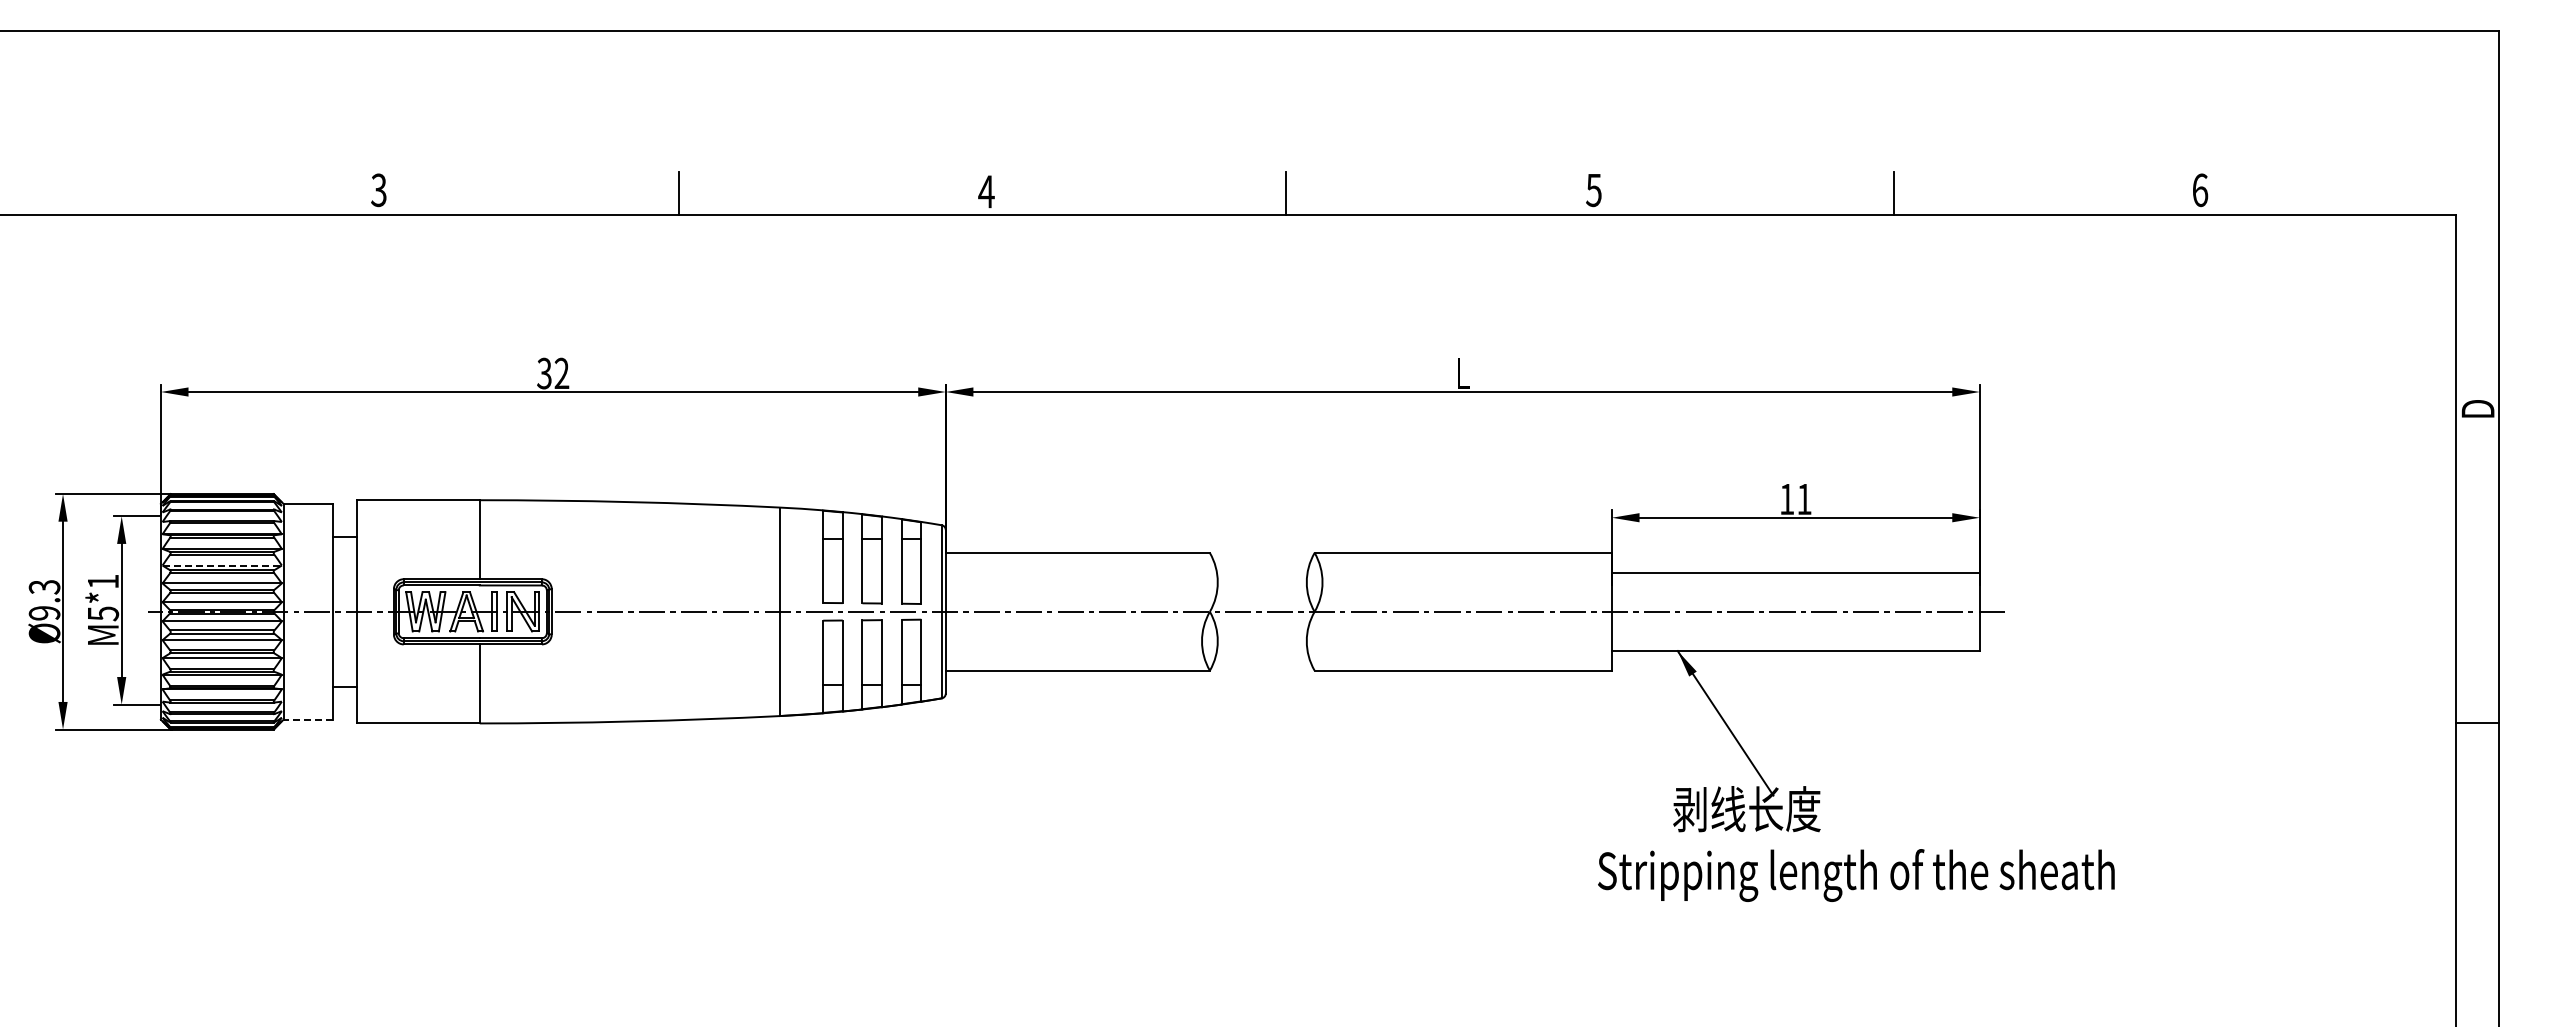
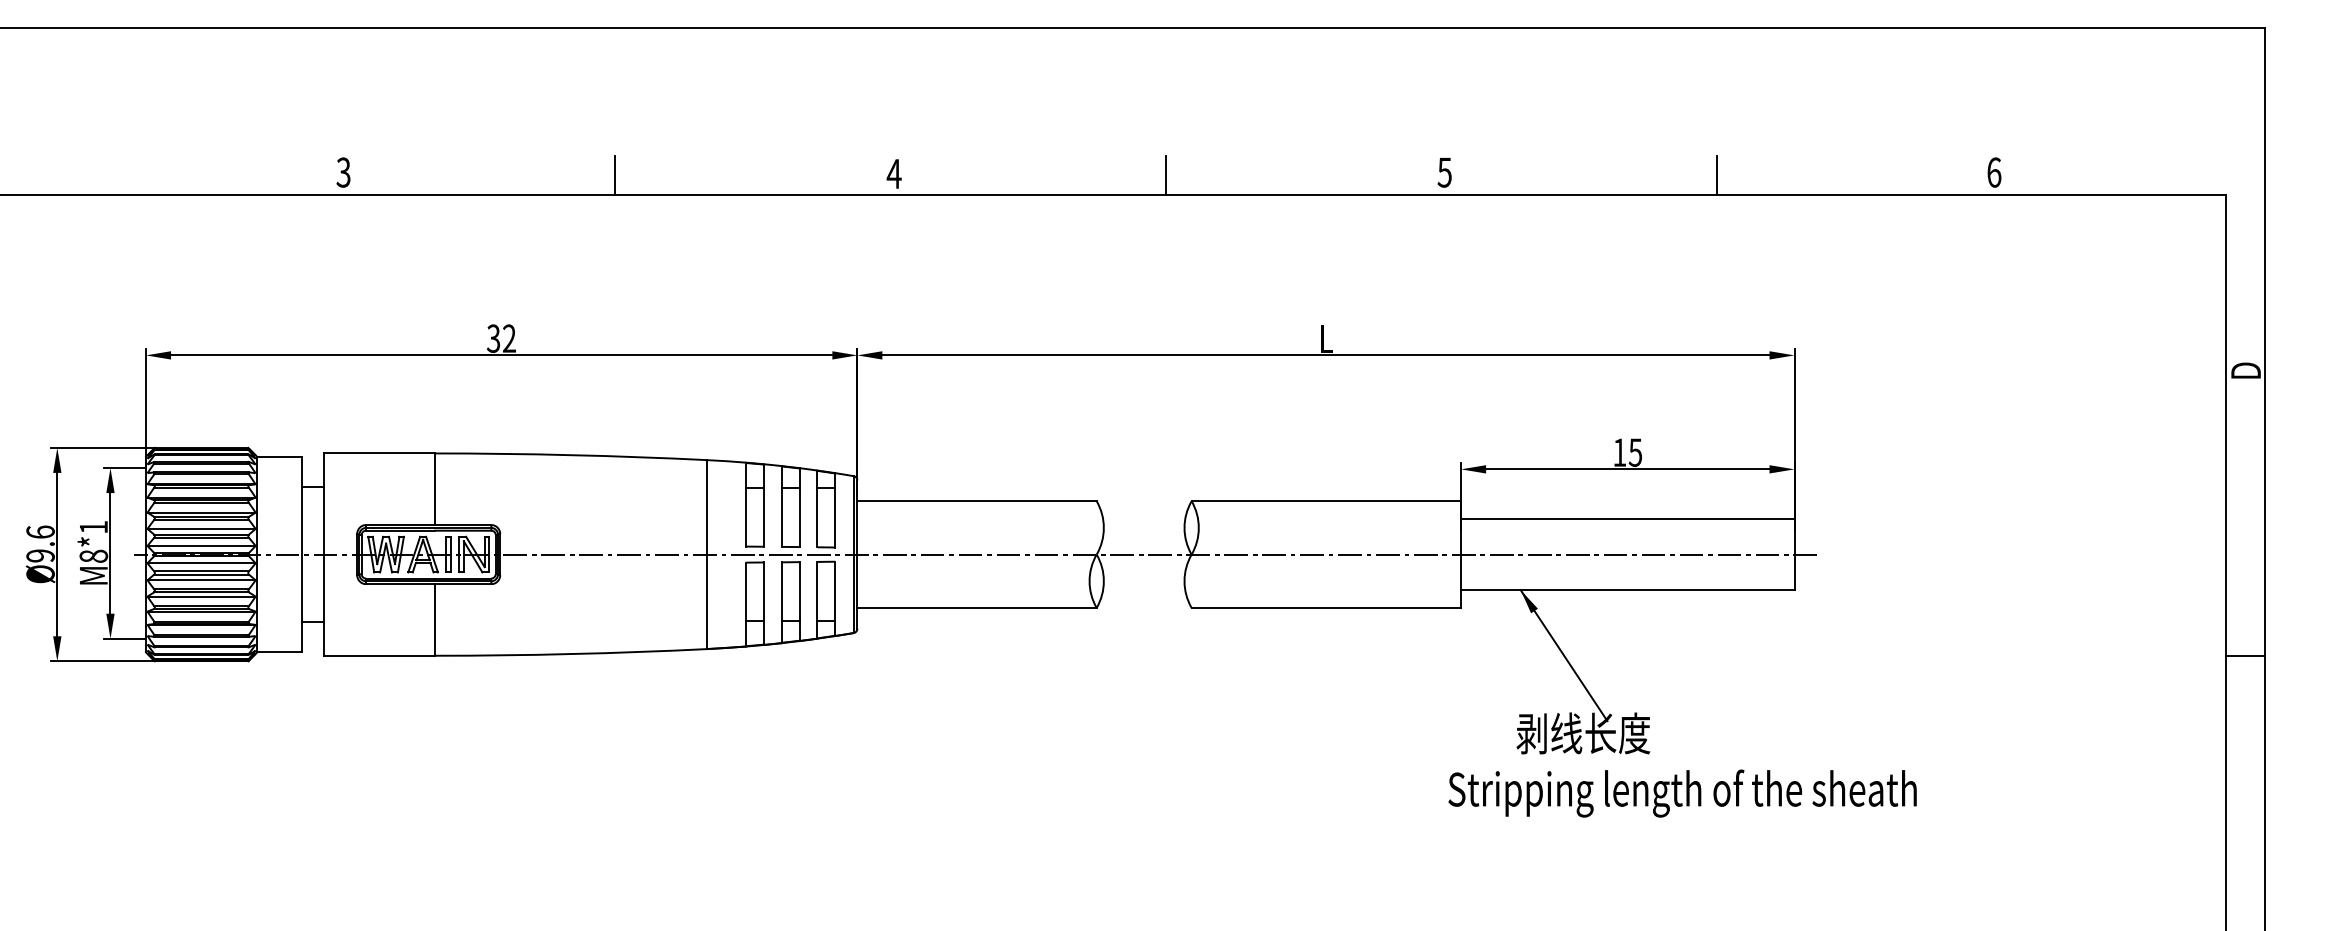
text: (1804, 499) -> (1635, 452), 11 -> 15
line: (222, 565) -> (201, 512), dashed -> solid
text: (44, 586) -> (40, 531), Ø9.3 -> Ø9.6
text: (102, 613) -> (93, 556), M5*1 -> M8*1
line: (308, 719) -> (279, 652), dashed -> solid

